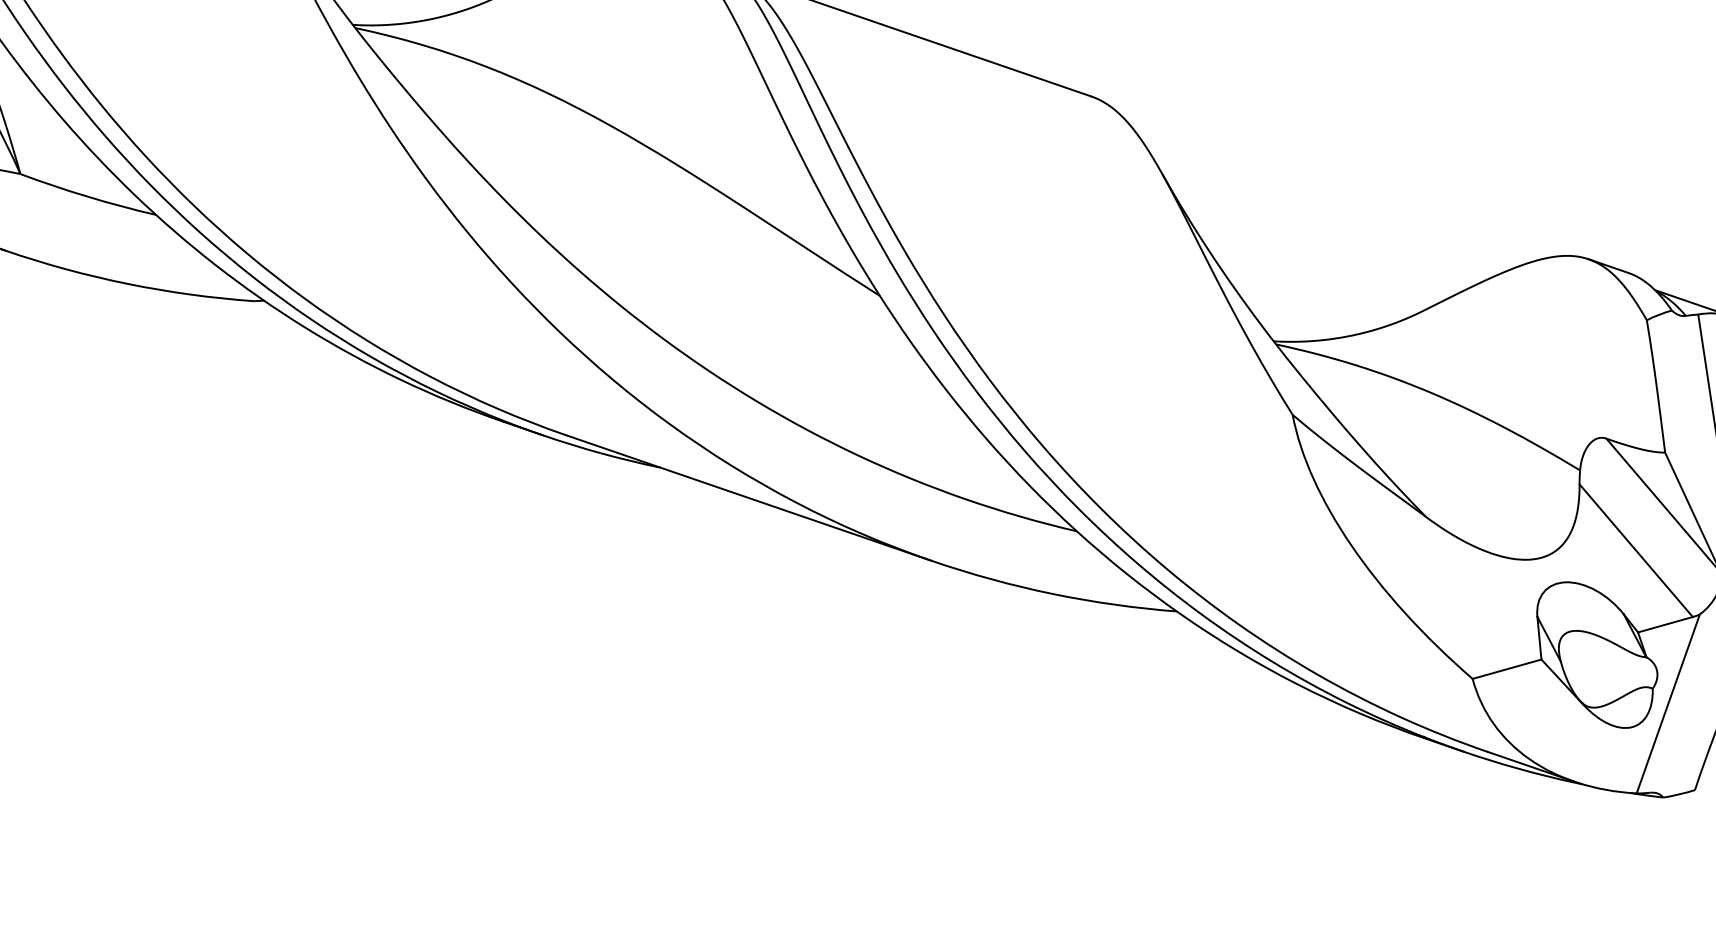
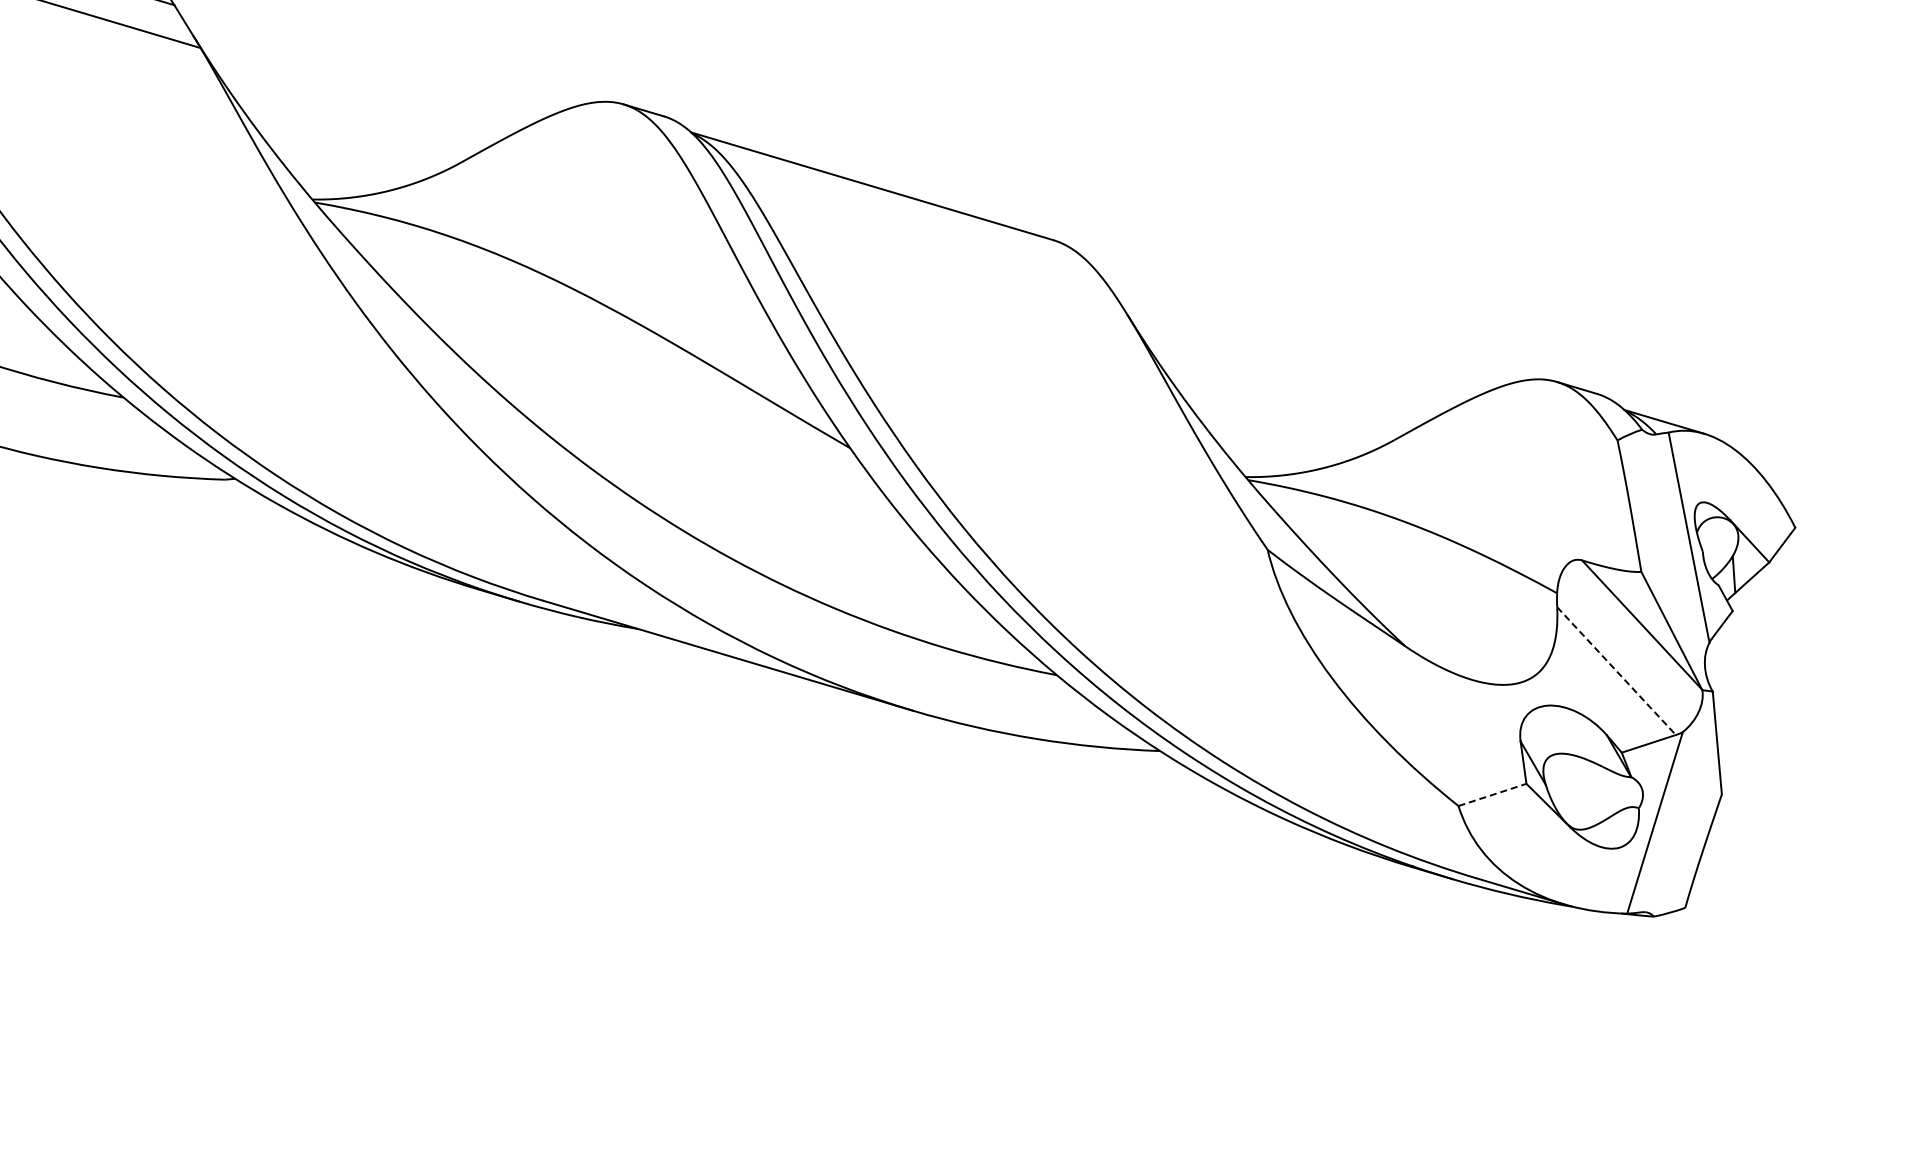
line: (1636, 551) -> (1616, 671), solid -> dashed
line: (1507, 668) -> (1492, 794), solid -> dashed

